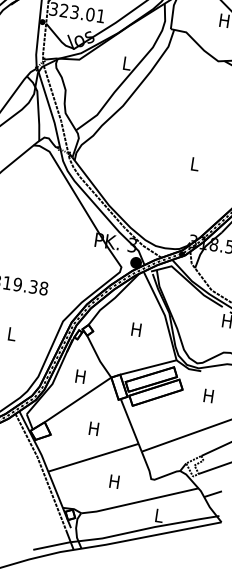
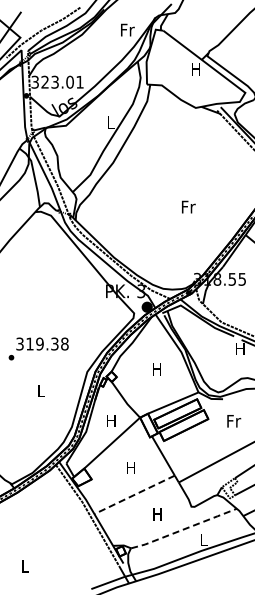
text: (195, 163) -> (188, 206), L -> Fr
text: (209, 396) -> (234, 421), H -> Fr
line: (93, 457) -> (134, 494), solid -> dashed
line: (140, 501) -> (184, 529), solid -> dashed

